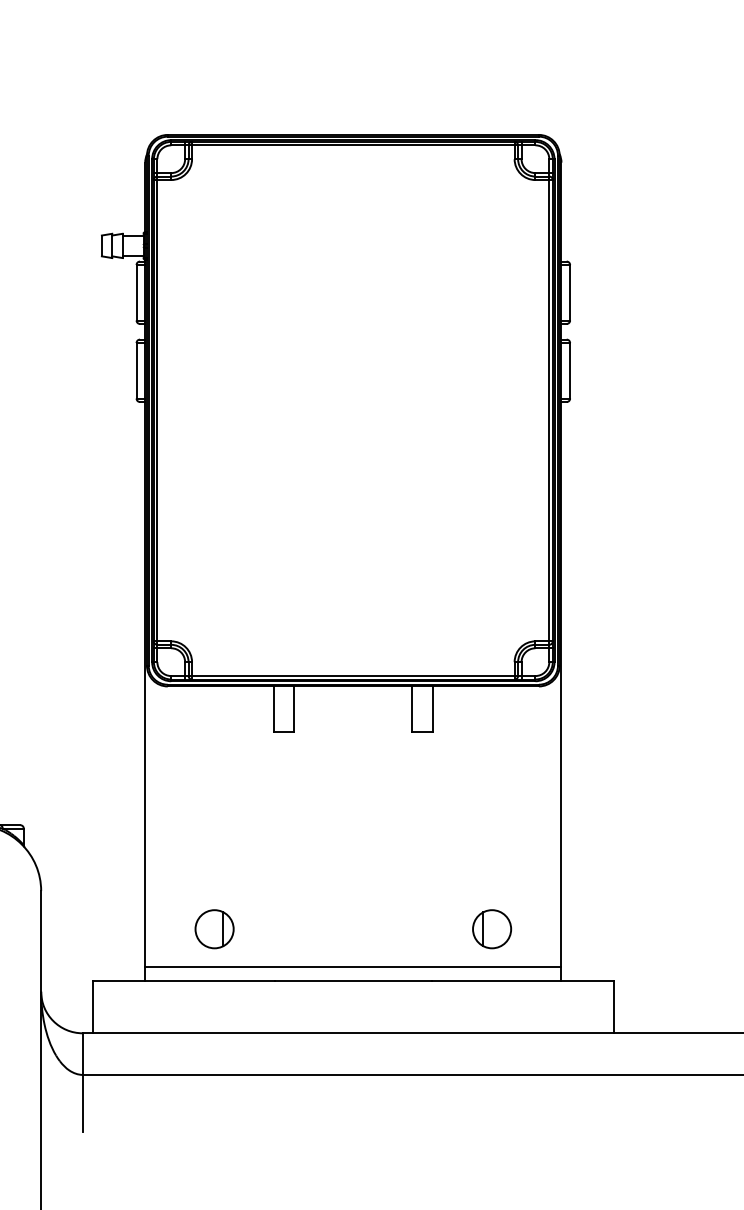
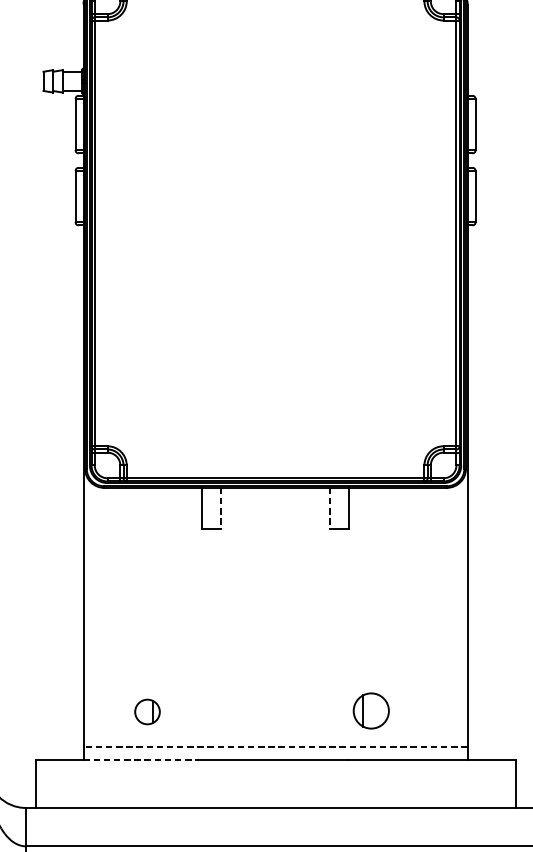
line: (294, 709) -> (221, 509), solid -> dashed
line: (412, 709) -> (330, 509), solid -> dashed
part: (214, 929) -> (147, 712), size x0.7
part: (492, 929) -> (371, 711), moved
line: (352, 967) -> (274, 747), solid -> dashed
line: (210, 981) -> (143, 760), solid -> dashed

